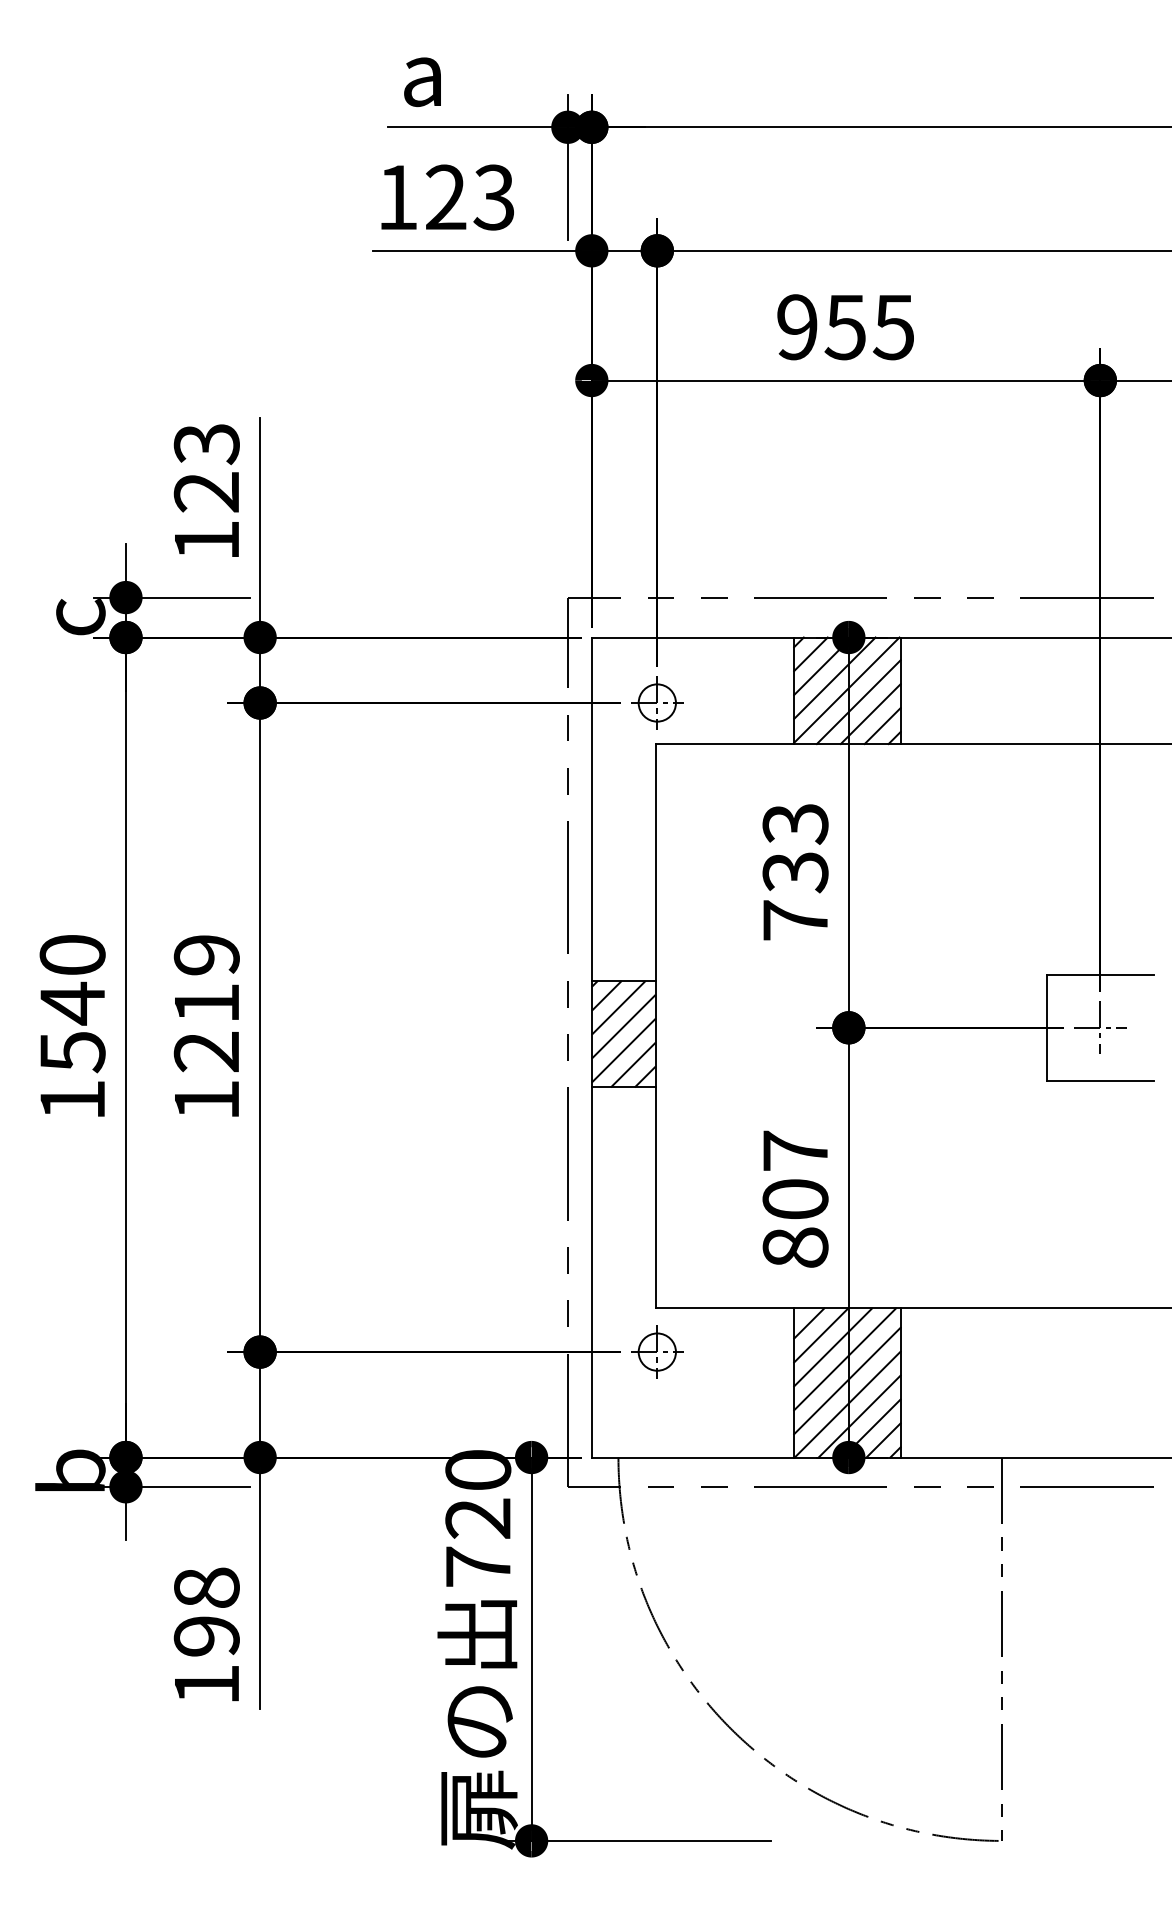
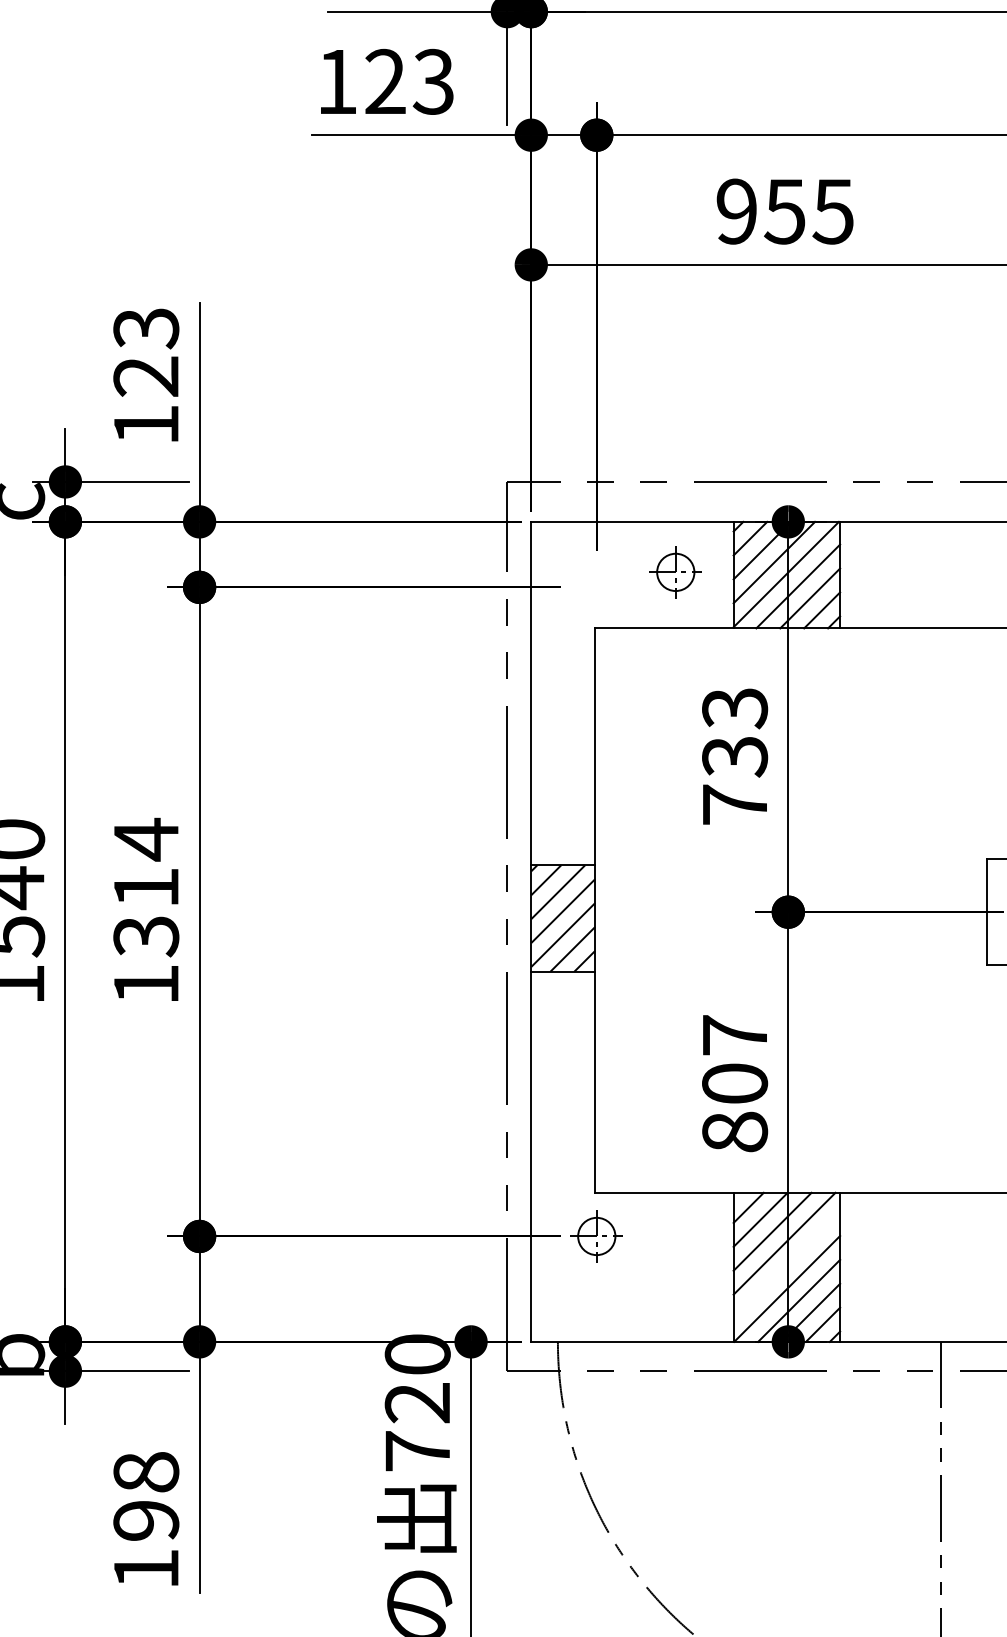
part: (657, 702) -> (675, 571), moved
text: (206, 1003) -> (145, 887), 1219 -> 1314
line: (847, 1380) -> (786, 1264), removed

